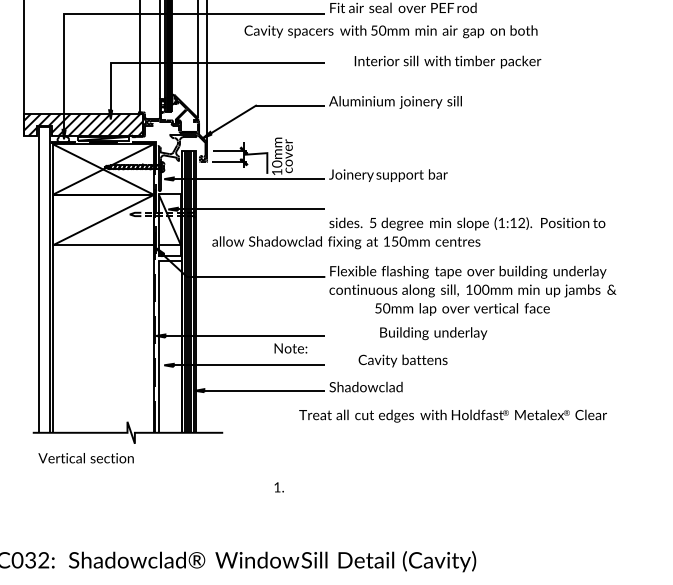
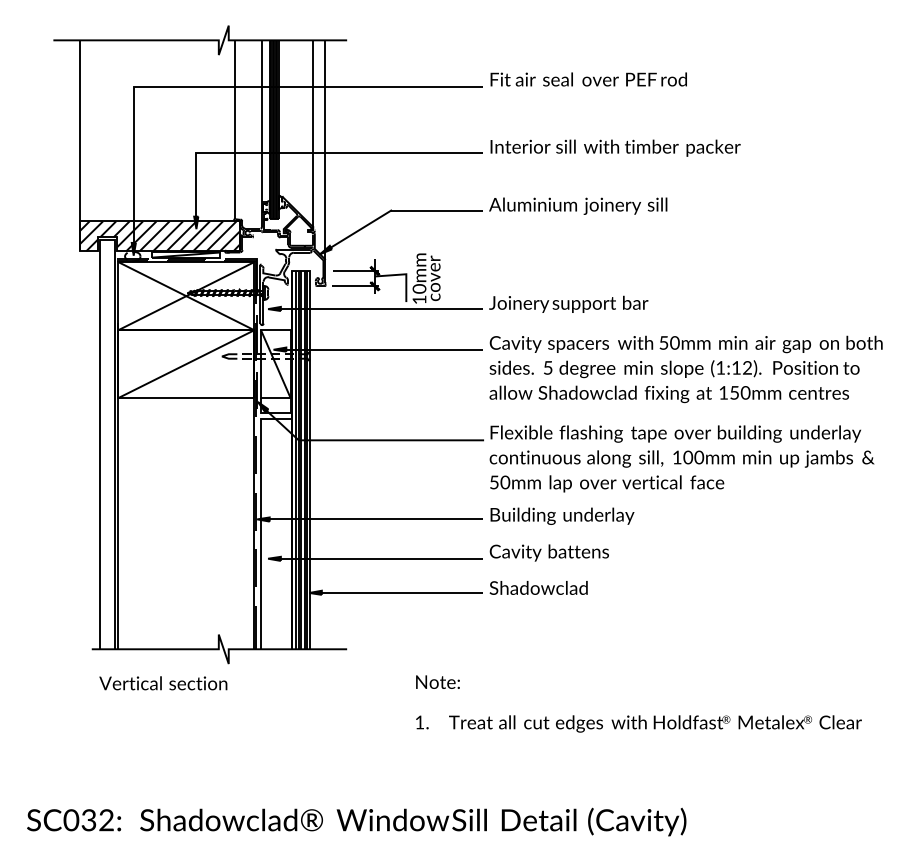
text: (390, 31) -> (685, 344), moved
text: (447, 61) -> (615, 147), moved
text: (345, 242) -> (668, 394), moved
text: (462, 309) -> (607, 483), moved
text: (433, 333) -> (562, 515), moved
text: (290, 347) -> (437, 681), moved
text: (402, 360) -> (548, 552), moved
text: (453, 415) -> (655, 723), moved

